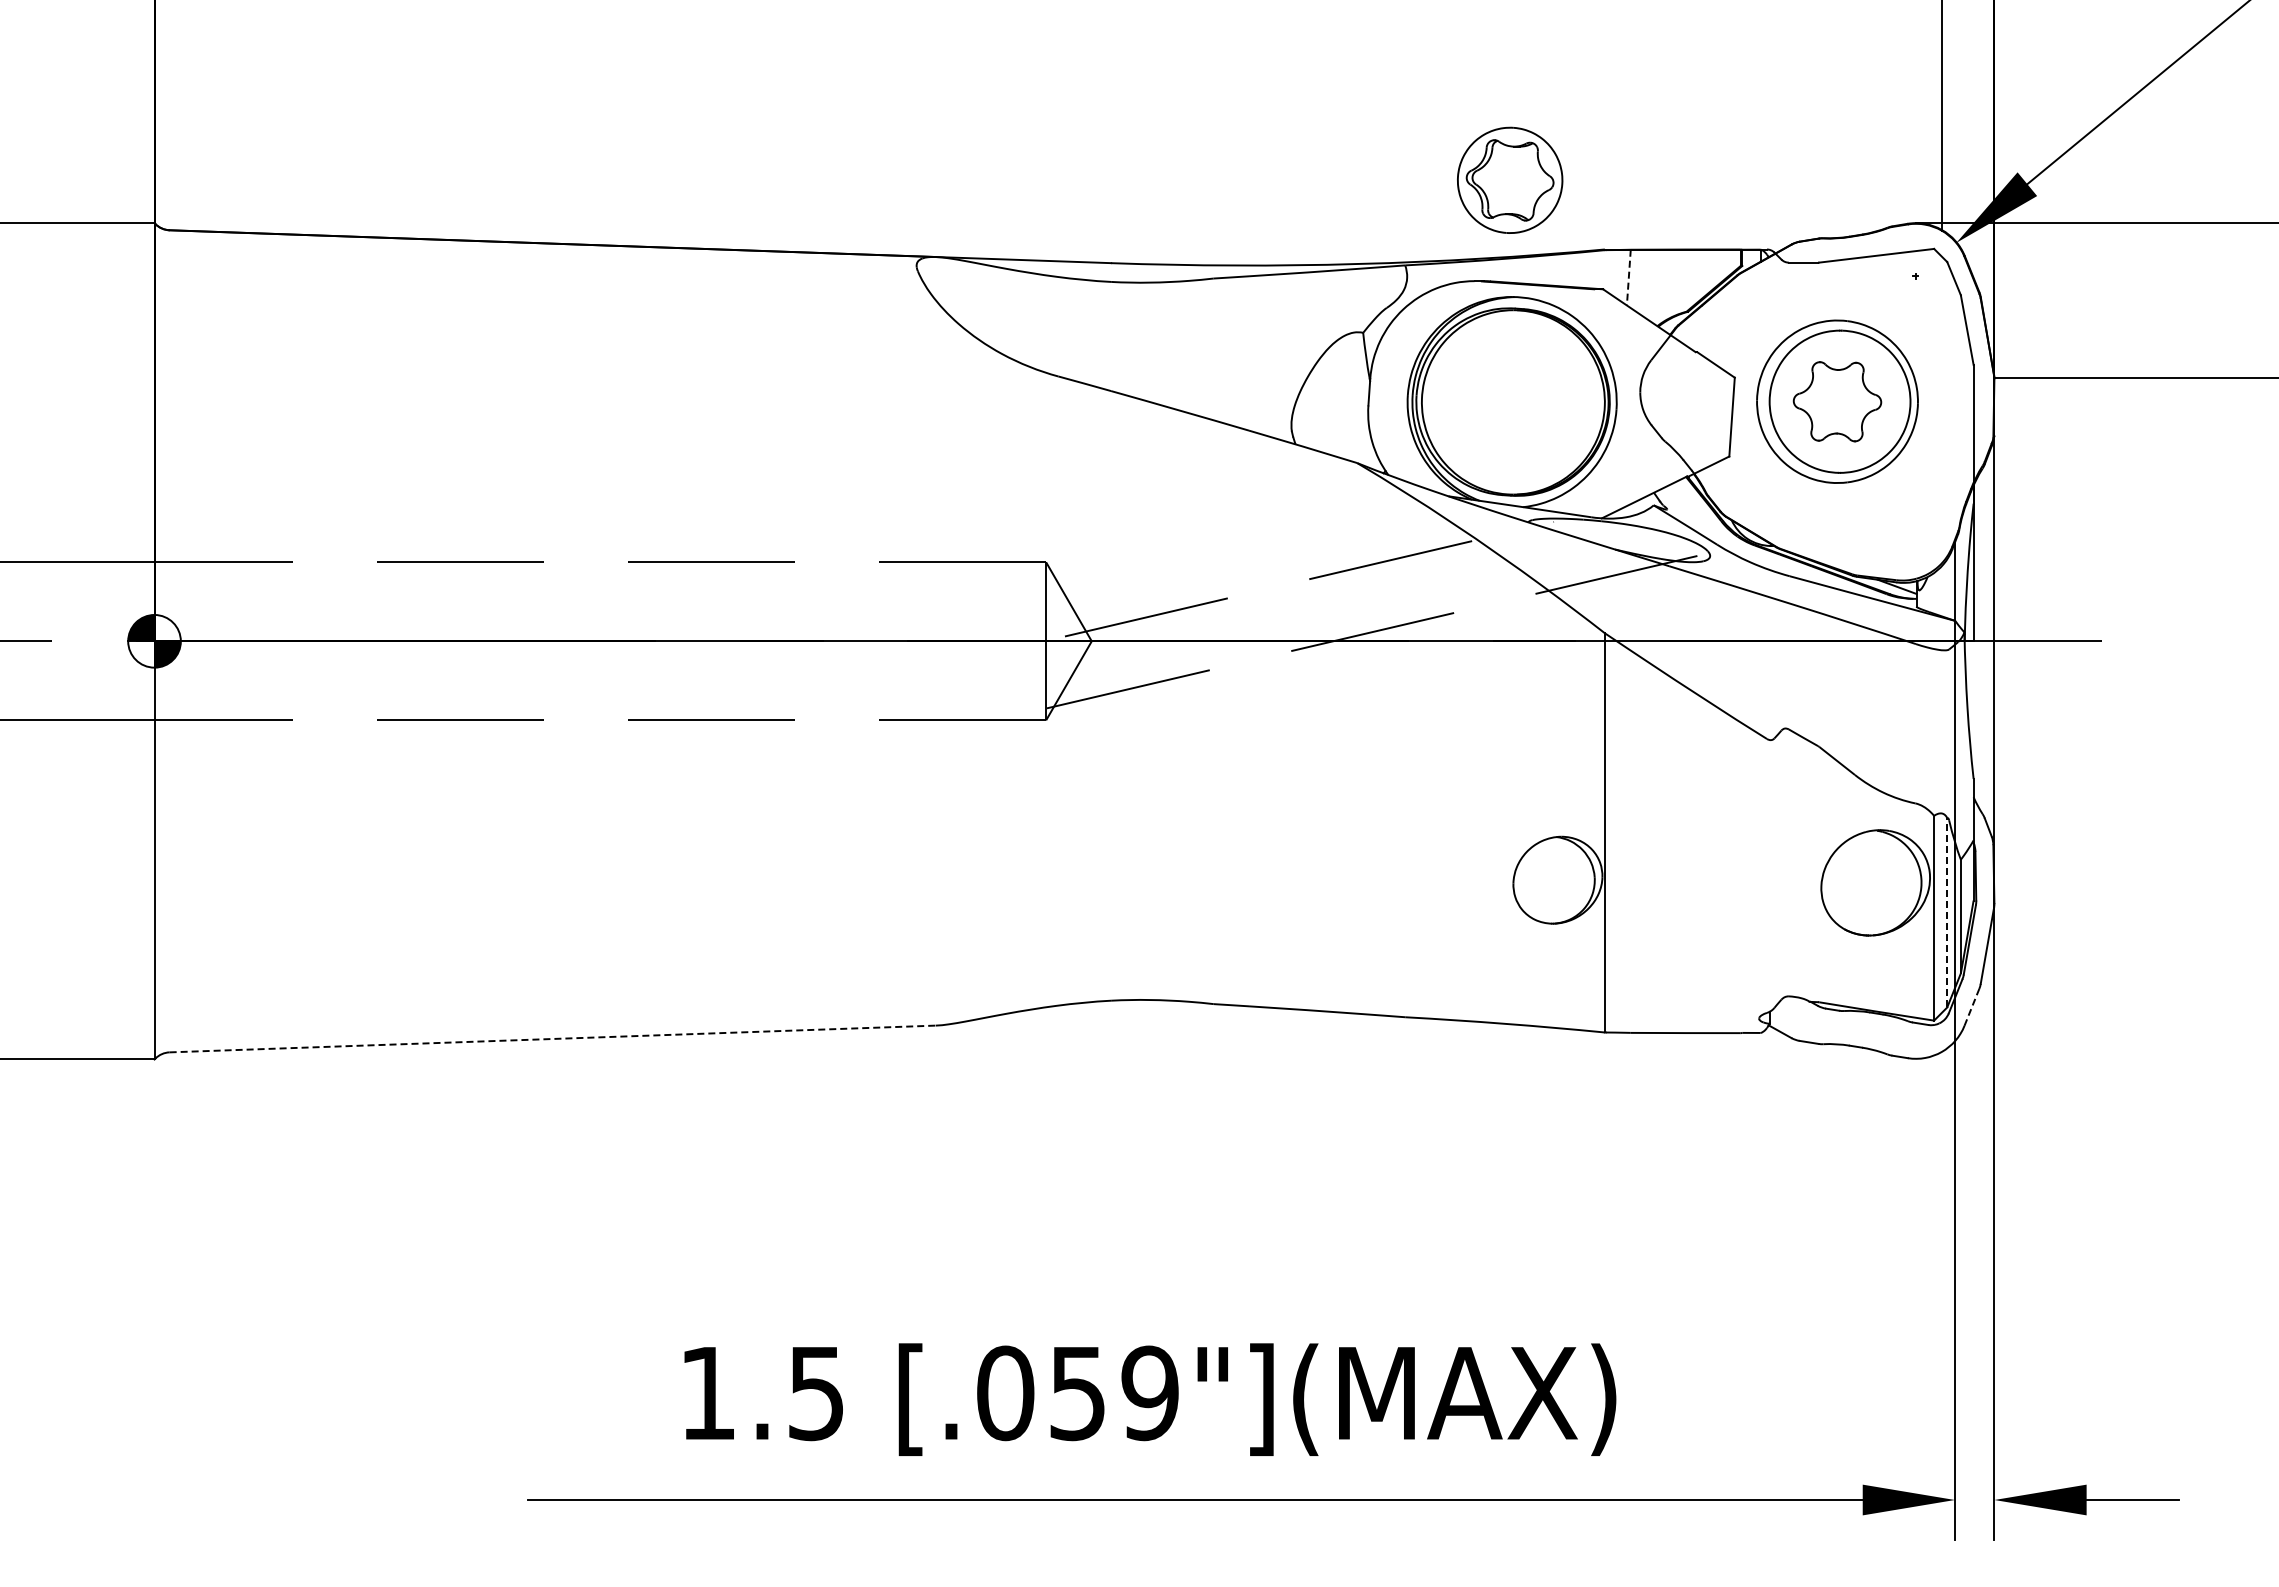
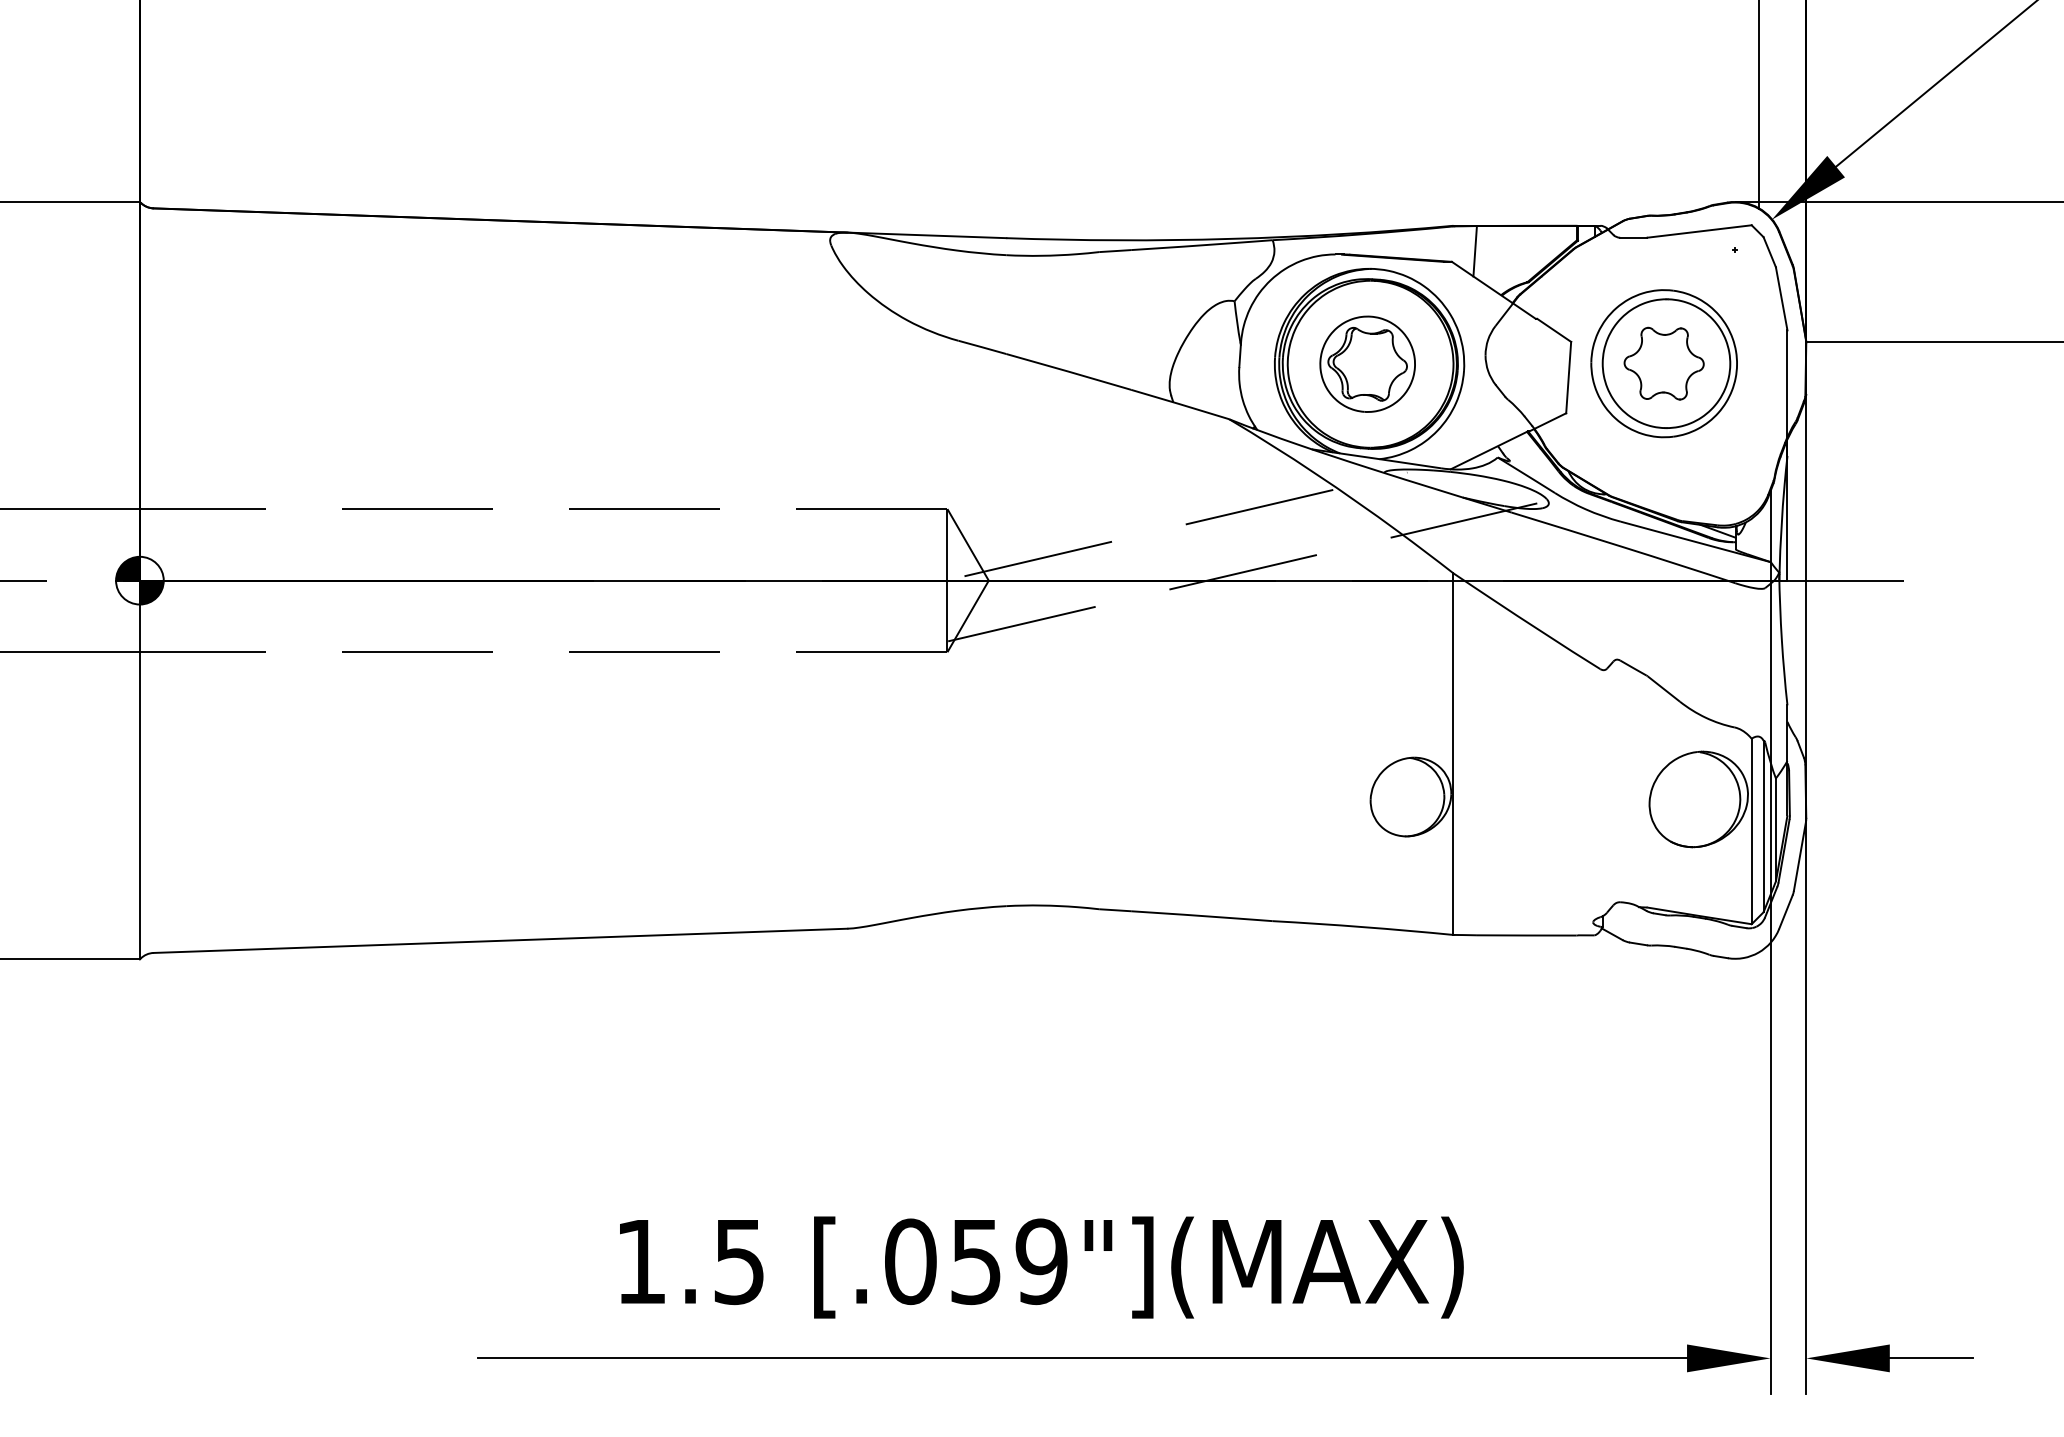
part: (1510, 179) -> (1368, 363), moved
line: (1628, 277) -> (1474, 251), dashed -> solid
line: (1947, 912) -> (1763, 826), dashed -> solid
line: (1971, 1007) -> (1785, 912), dashed -> solid
line: (553, 1038) -> (501, 940), dashed -> solid

